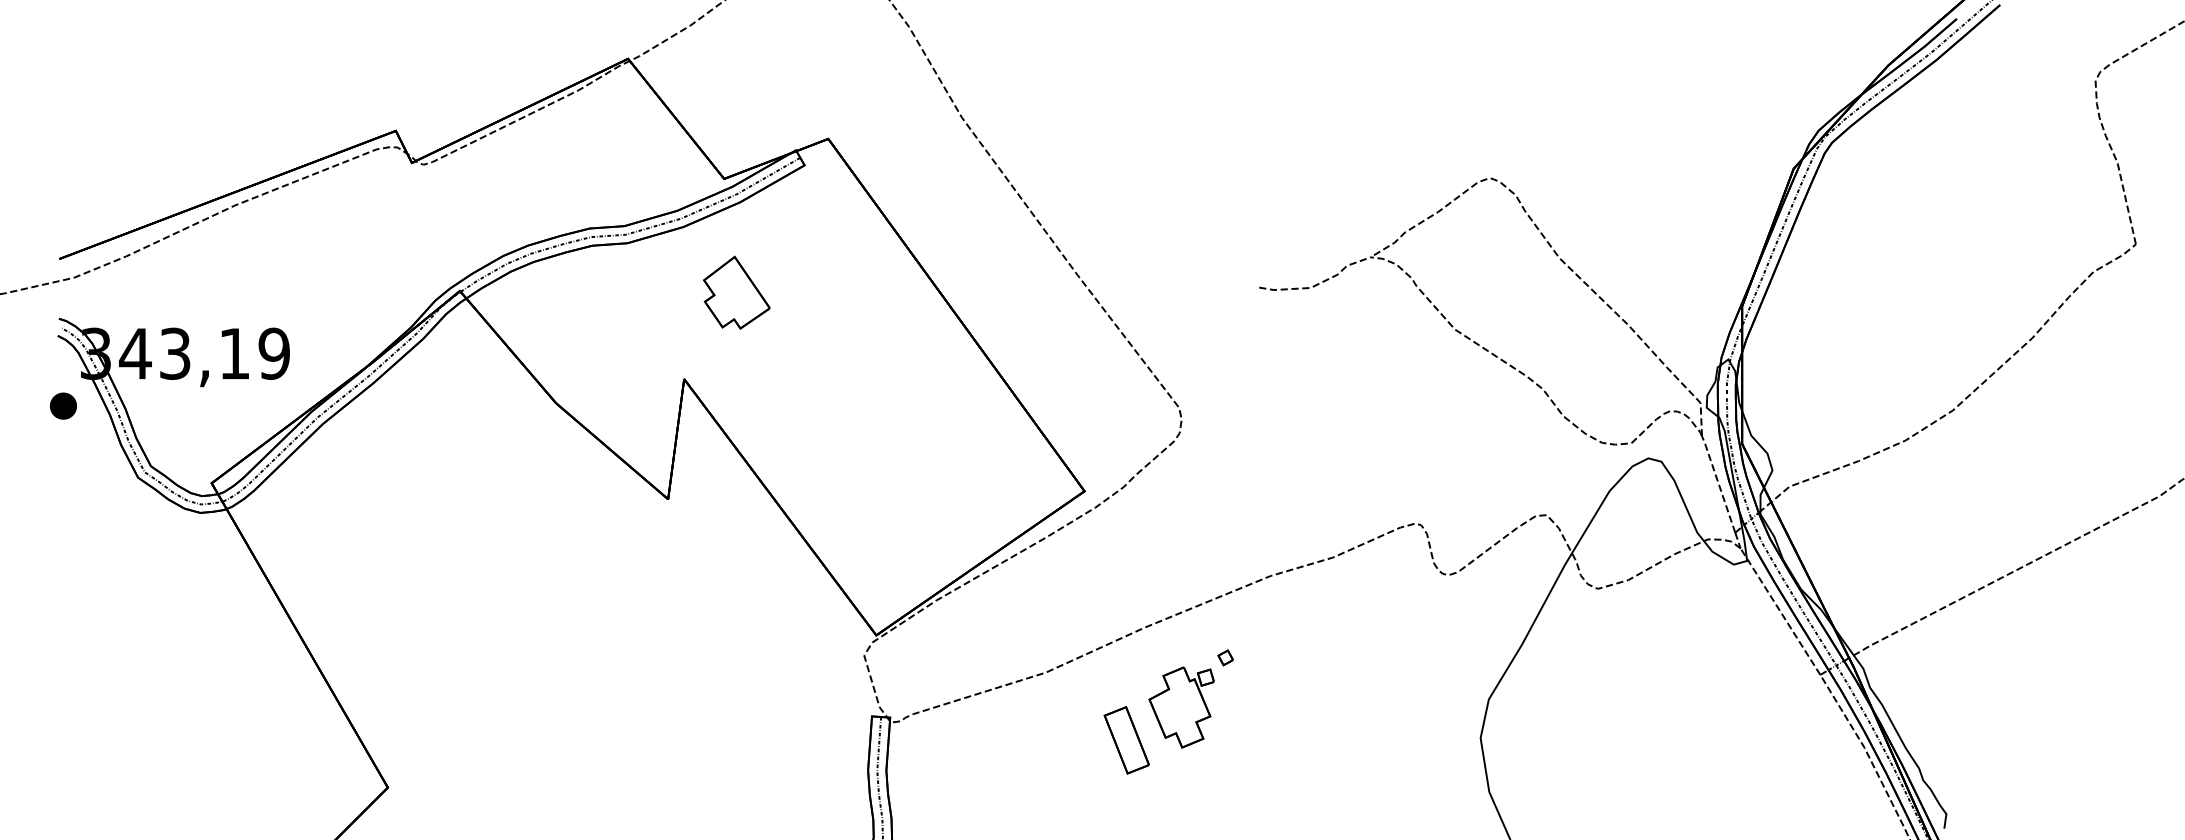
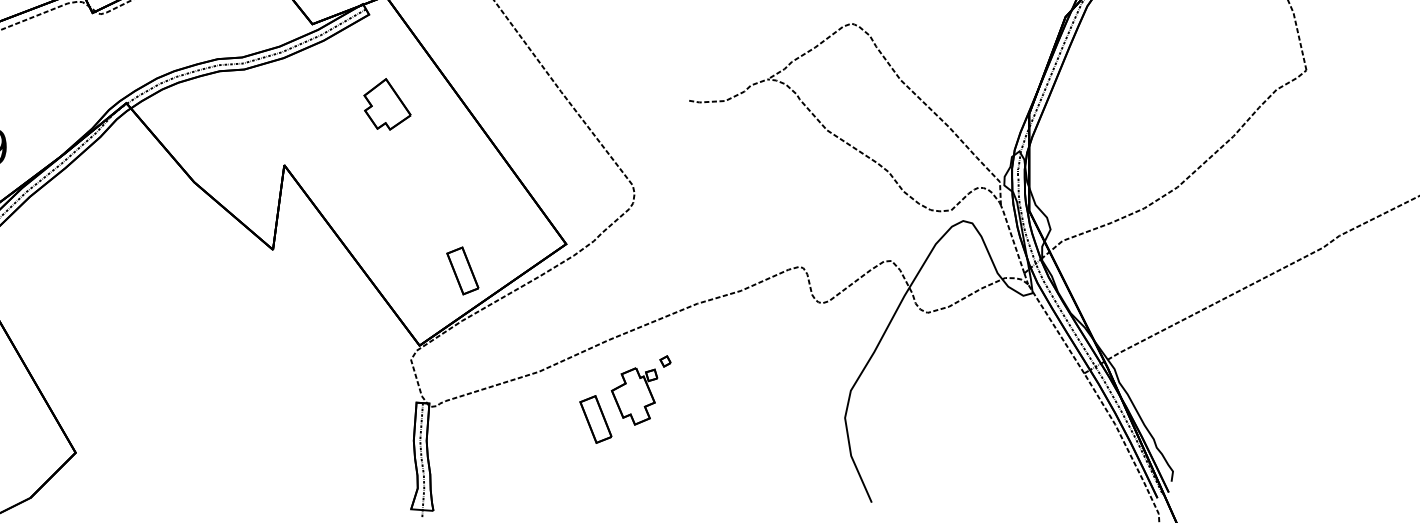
part: (736, 292) -> (387, 104), moved
part: (937, 529) -> (462, 271), added

